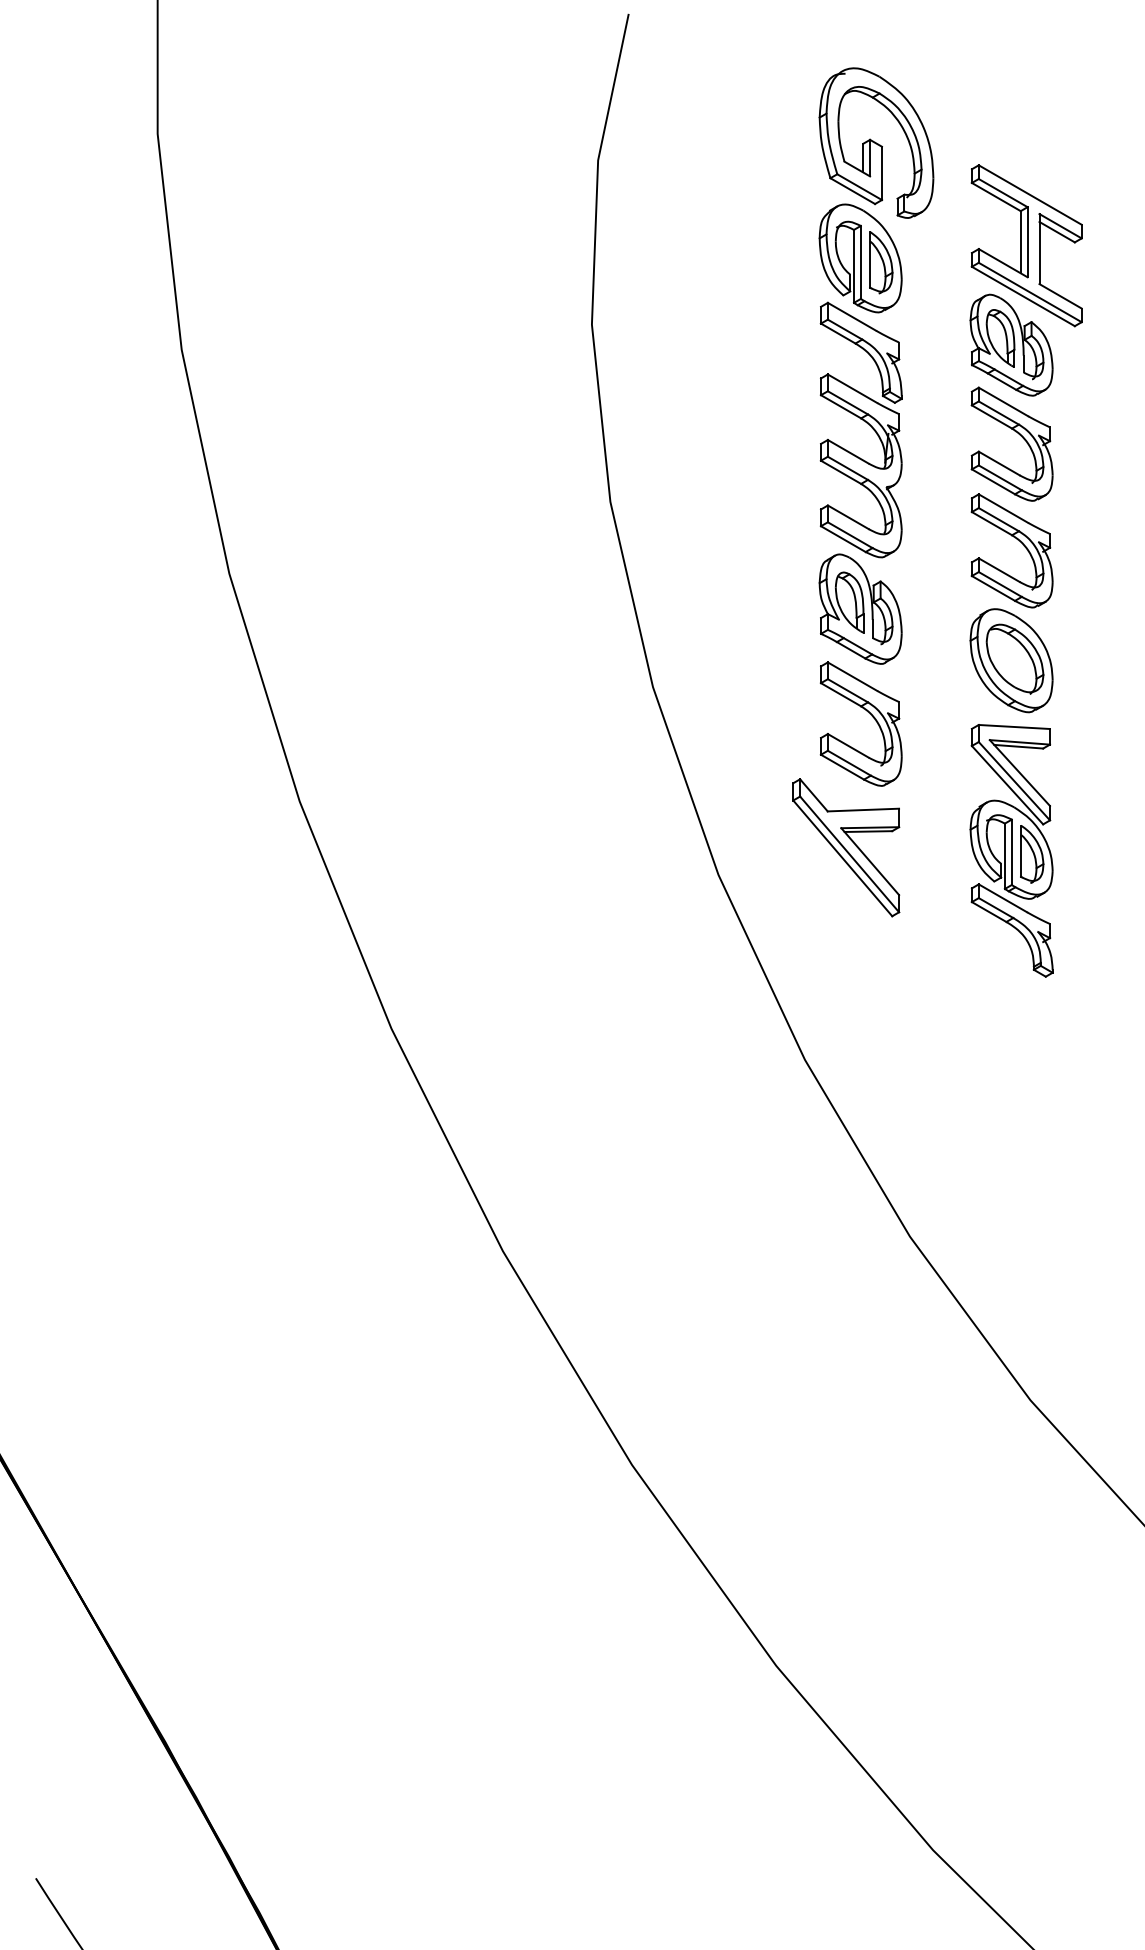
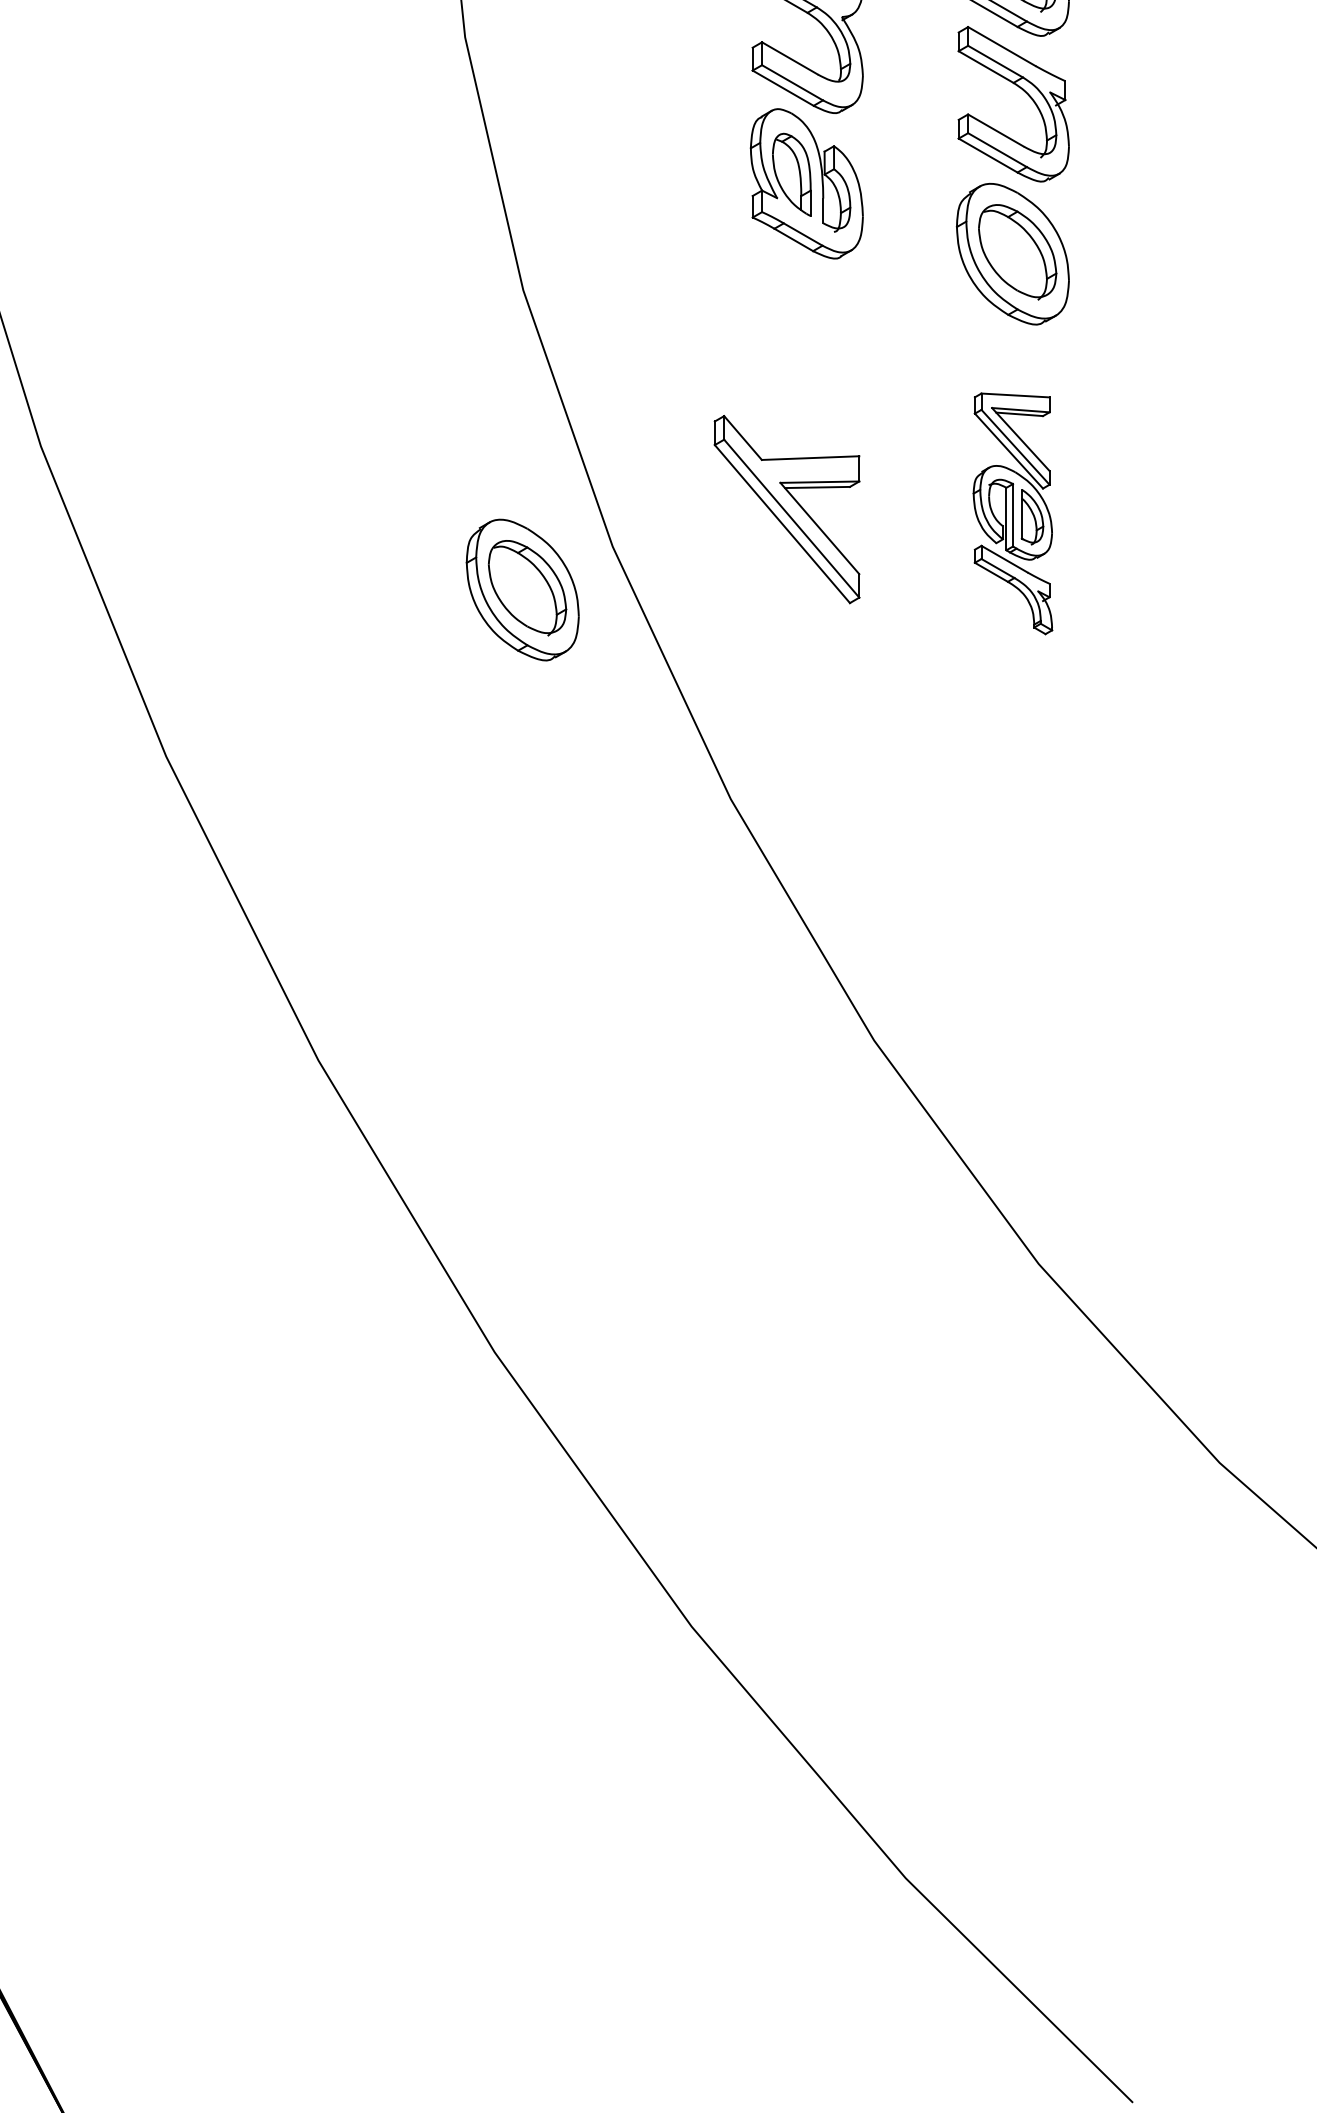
part: (867, 712) -> (816, 324), removed
part: (1011, 850) -> (1012, 513), size x0.7
part: (652, 906) -> (522, 589), added

